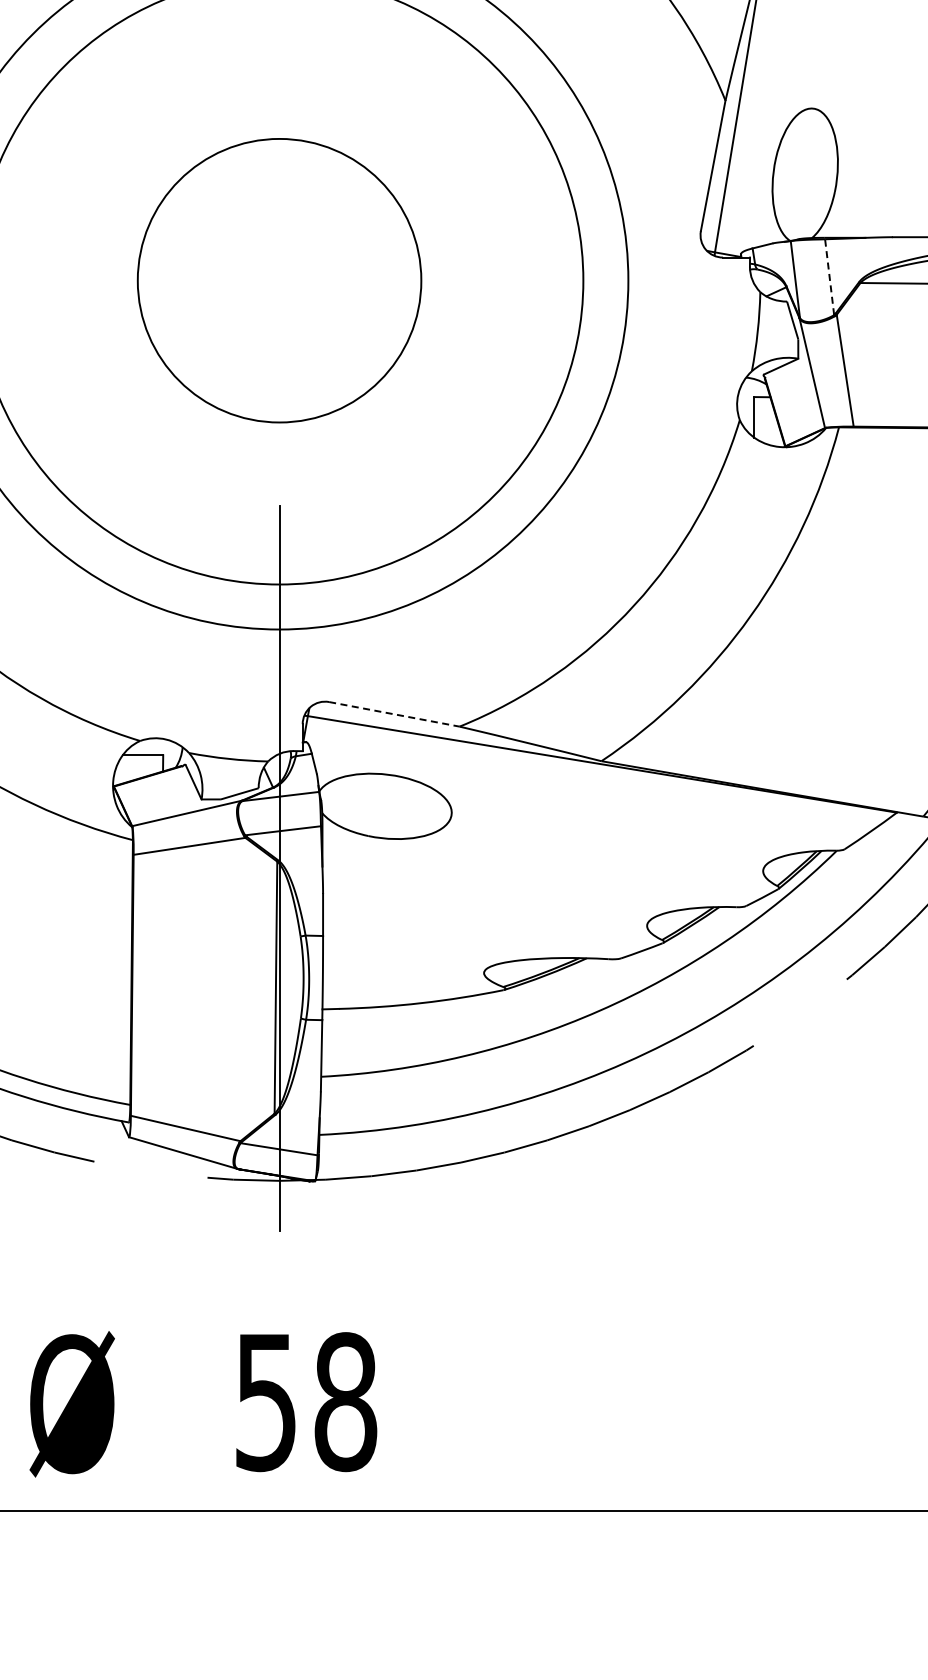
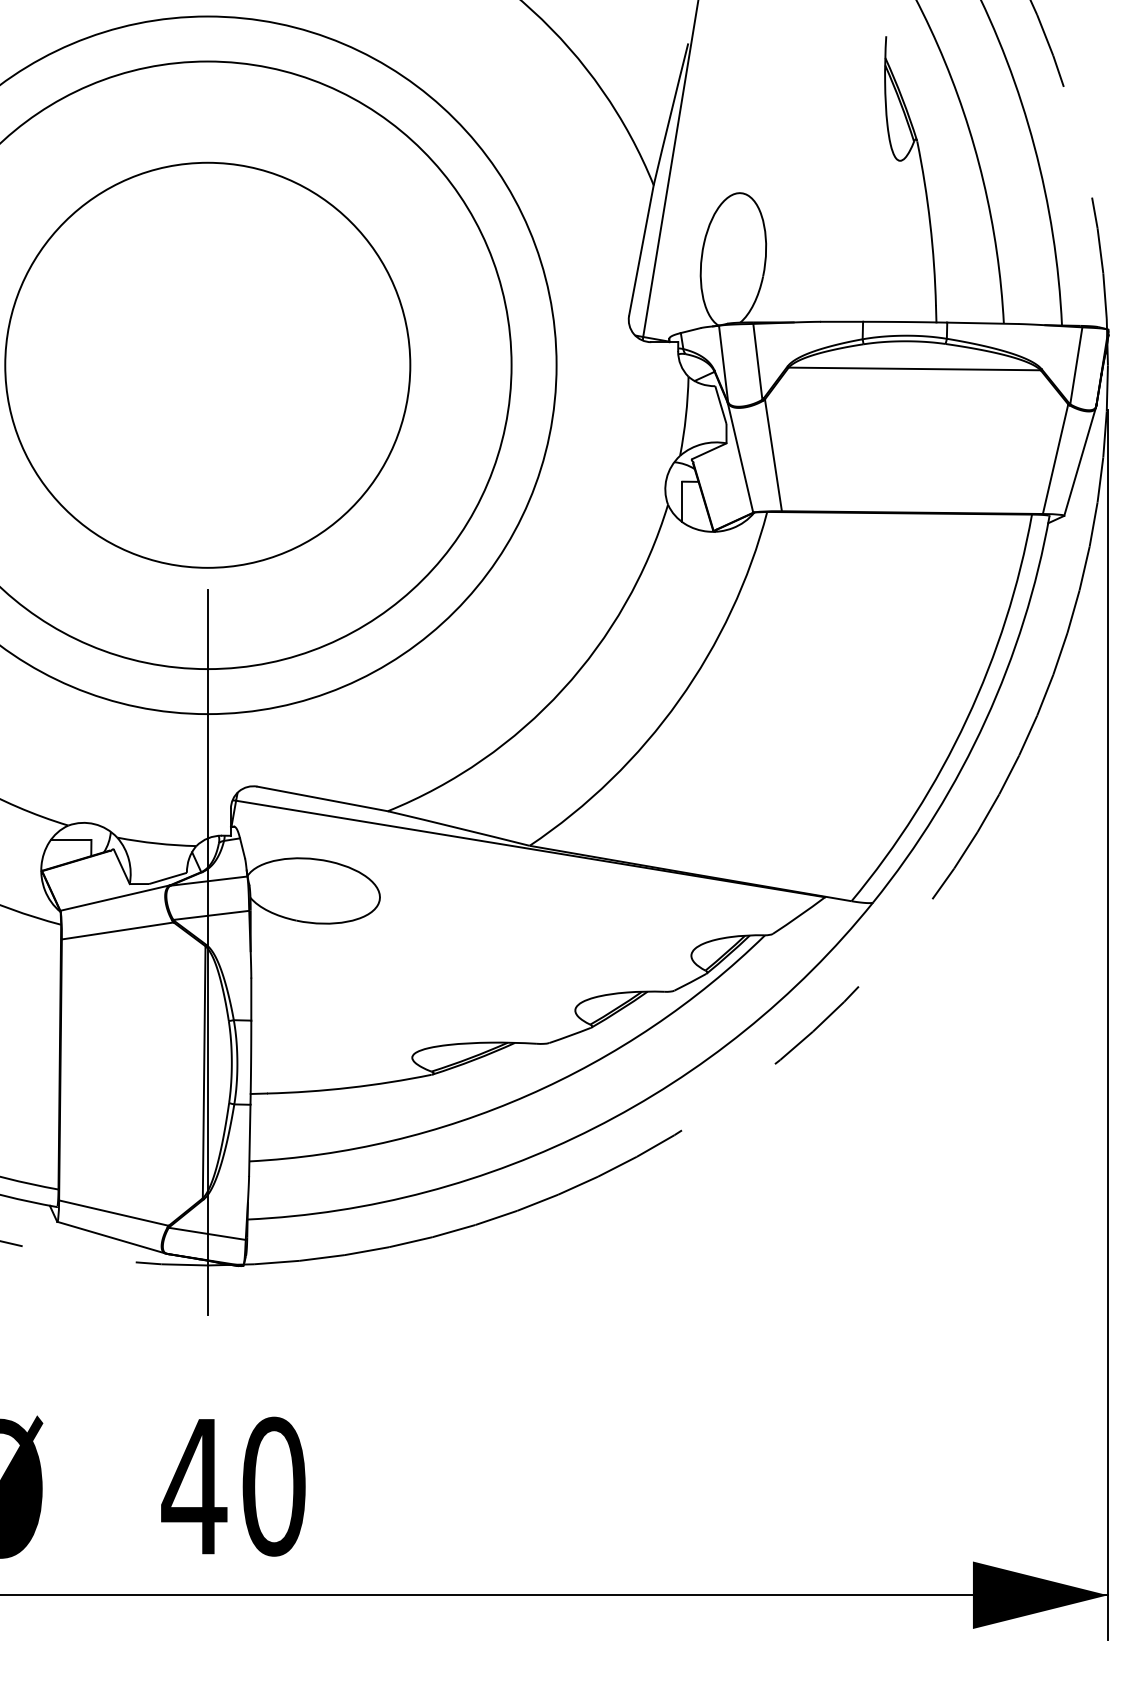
line: (829, 276) -> (757, 361), dashed -> solid
circle: (279, 279) -> (207, 364), size x1.43
line: (395, 714) -> (323, 799), dashed -> solid
text: (305, 1401) -> (233, 1486), 58 -> 40

